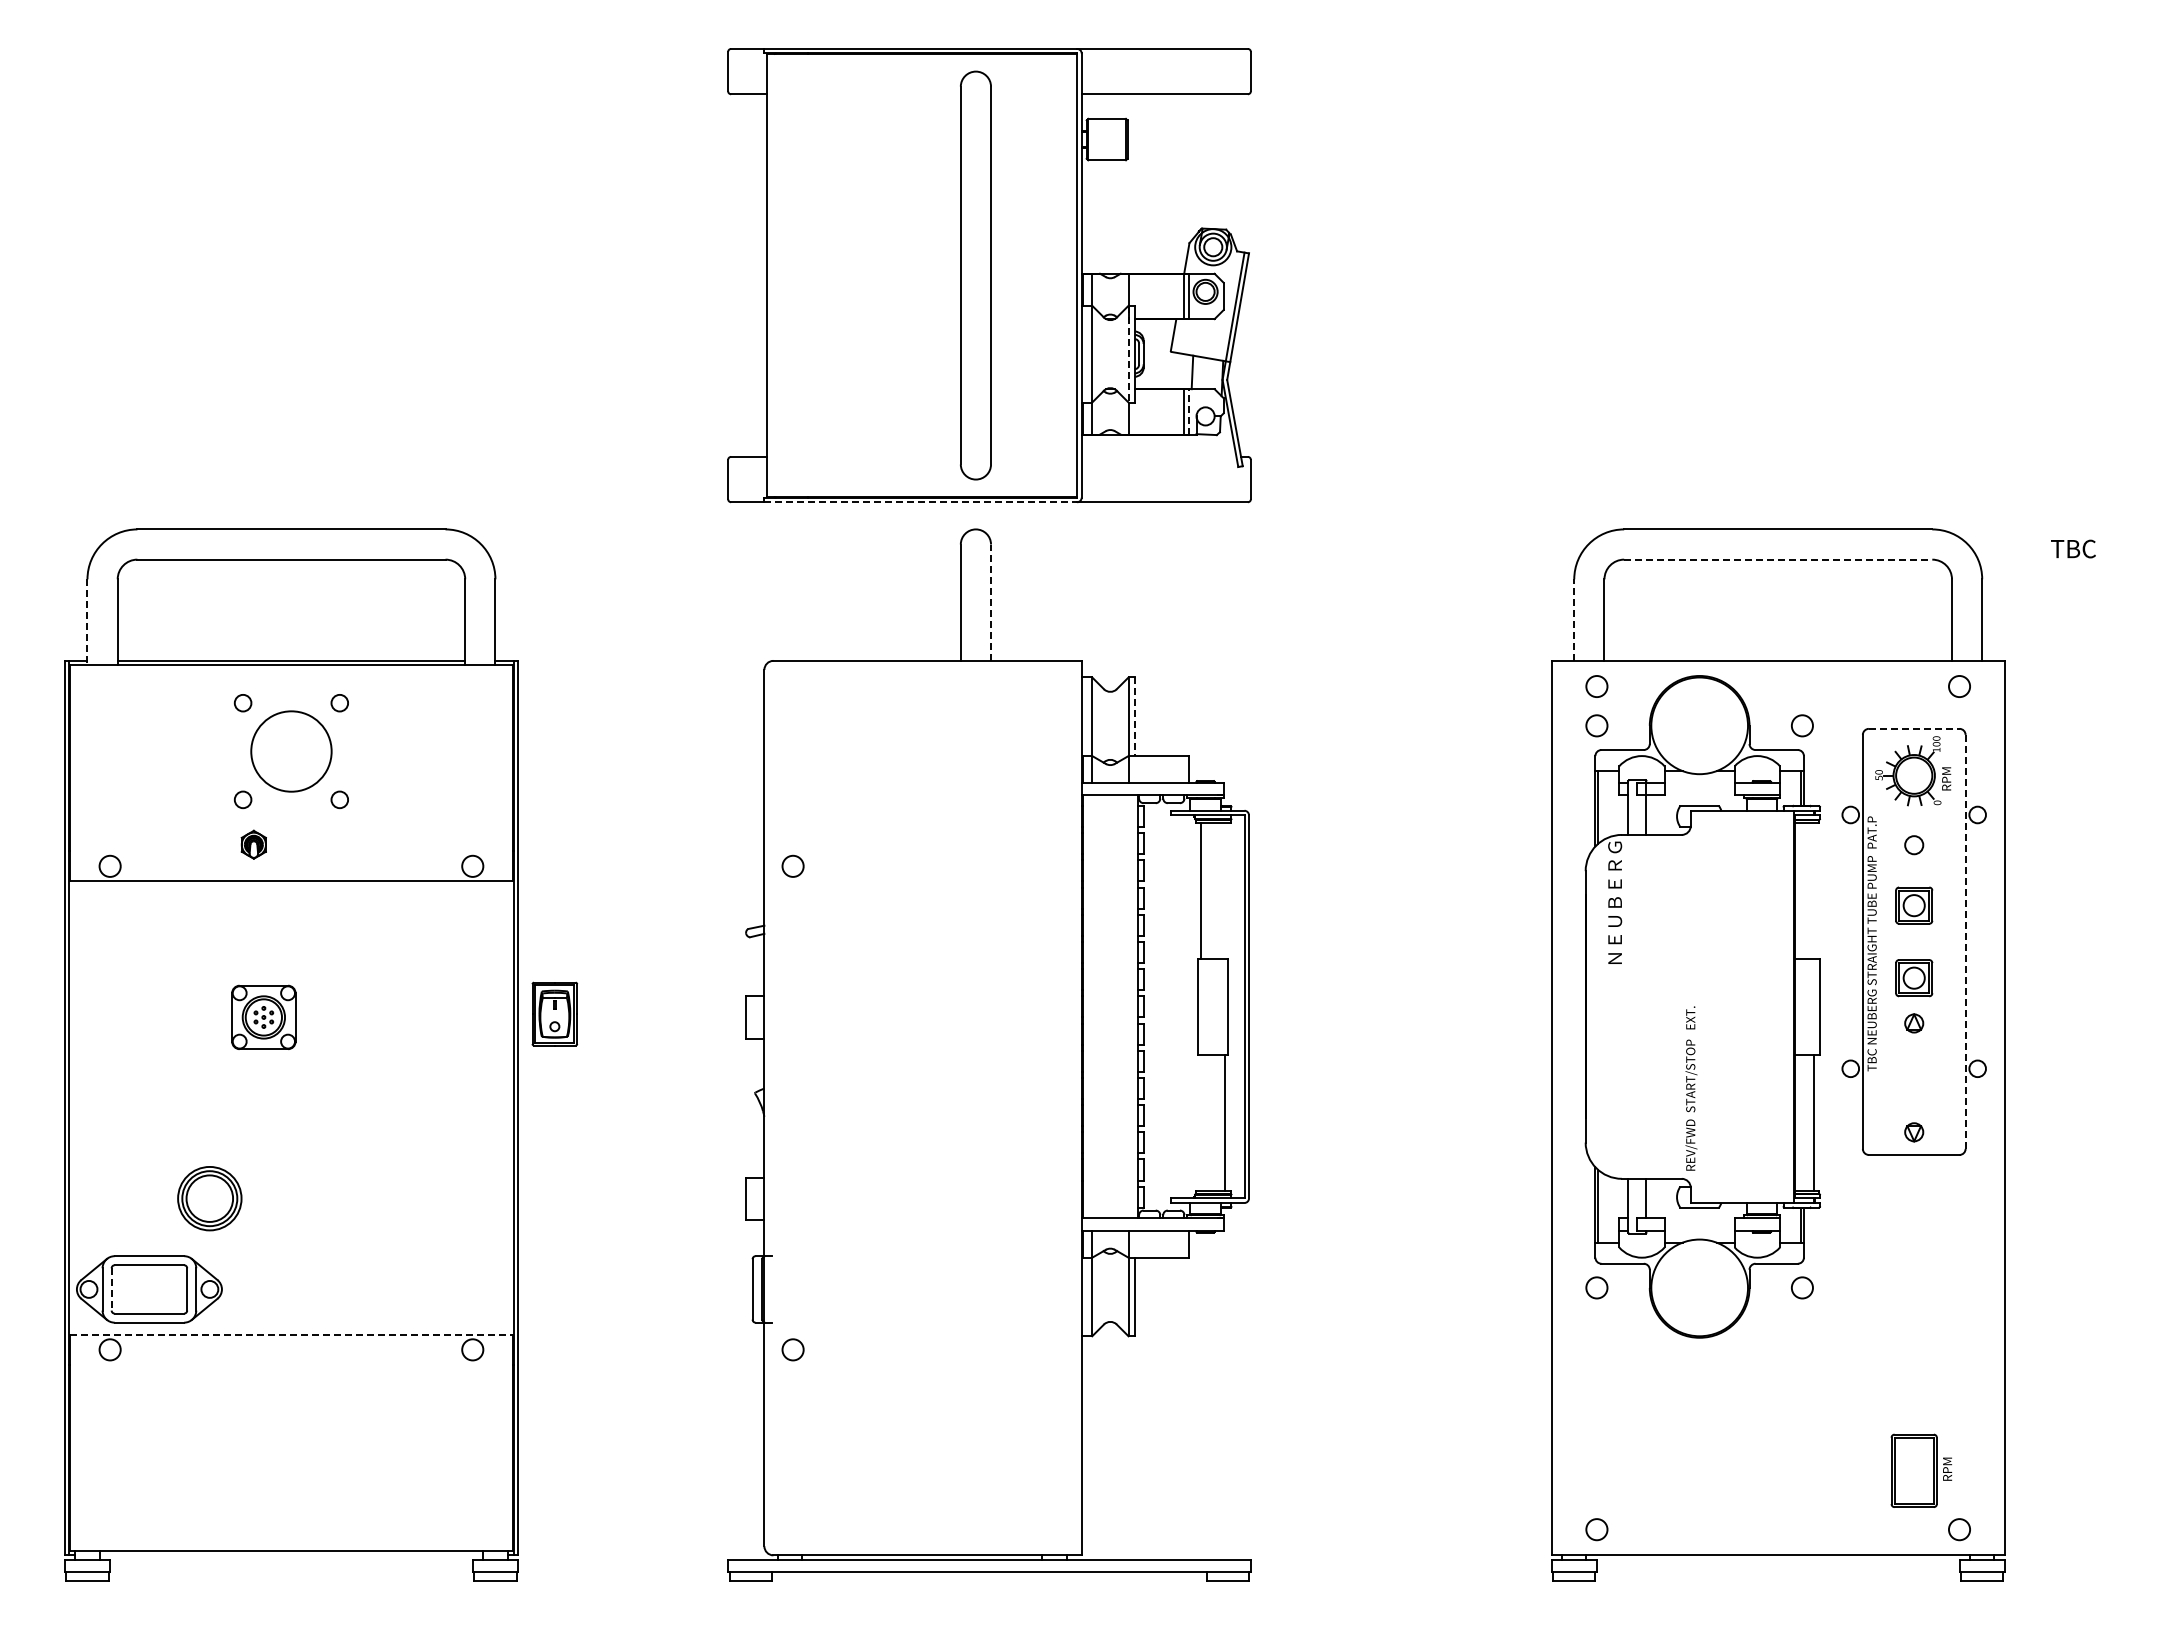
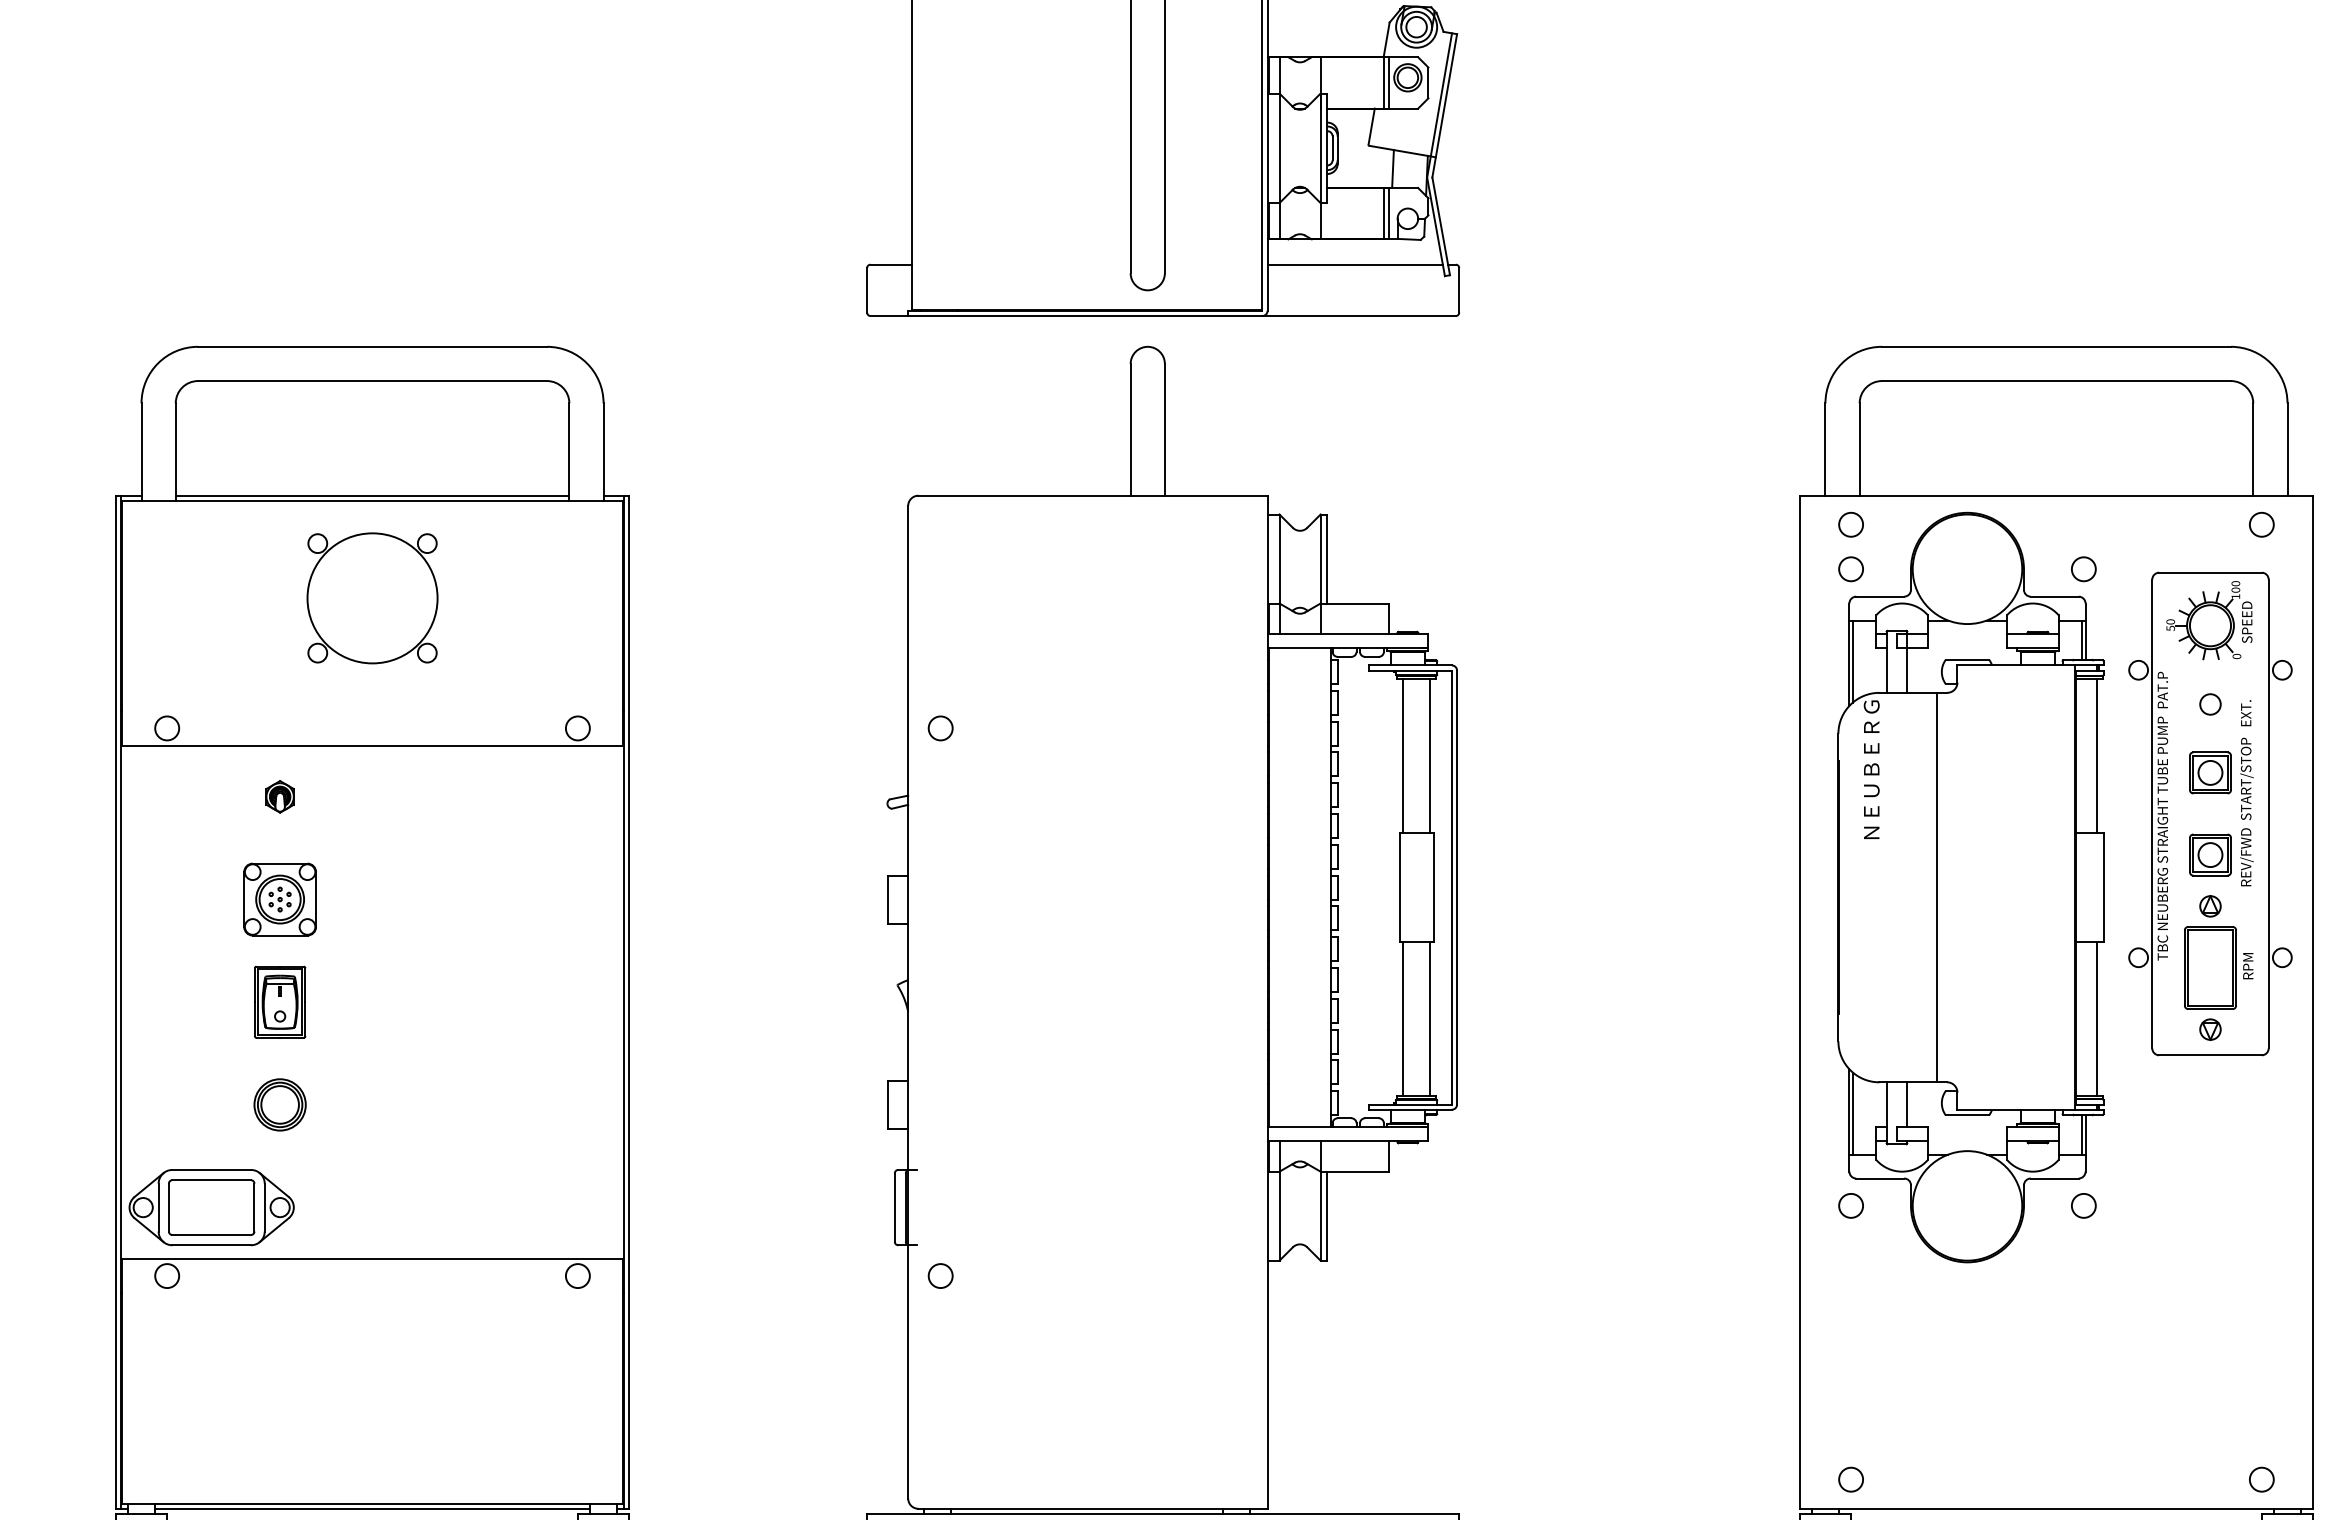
line: (1128, 354) -> (1320, 148), dashed -> solid
line: (1188, 411) -> (1388, 213), dashed -> solid
line: (1158, 456) -> (1354, 264), added
line: (921, 502) -> (1086, 316), dashed -> solid
line: (1778, 559) -> (2056, 380), dashed -> solid
line: (991, 602) -> (1165, 429), dashed -> solid
line: (1574, 620) -> (1825, 449), dashed -> solid
line: (87, 622) -> (141, 452), dashed -> solid
line: (1134, 717) -> (1327, 559), dashed -> solid
line: (1914, 728) -> (2210, 572), dashed -> solid
circle: (291, 751) -> (372, 598), size x1.43
text: (1946, 772) -> (2247, 622), RPM -> SPEED
part: (253, 844) -> (279, 796), moved
line: (1225, 890) -> (1430, 755), added
line: (1813, 890) -> (2096, 755), added
line: (1965, 941) -> (2268, 813), dashed -> solid
line: (1673, 1006) -> (1937, 887), added
part: (554, 1013) -> (279, 1001), moved
part: (263, 1016) -> (279, 898), moved
text: (1691, 1088) -> (2247, 793), moved
line: (1201, 1123) -> (1403, 1019), added
part: (209, 1198) -> (279, 1104), size x0.71
line: (111, 1289) -> (168, 1207), dashed -> solid
line: (291, 1334) -> (372, 1258), dashed -> solid
part: (1921, 1470) -> (2218, 967), moved
line: (291, 1555) -> (372, 1508), added

